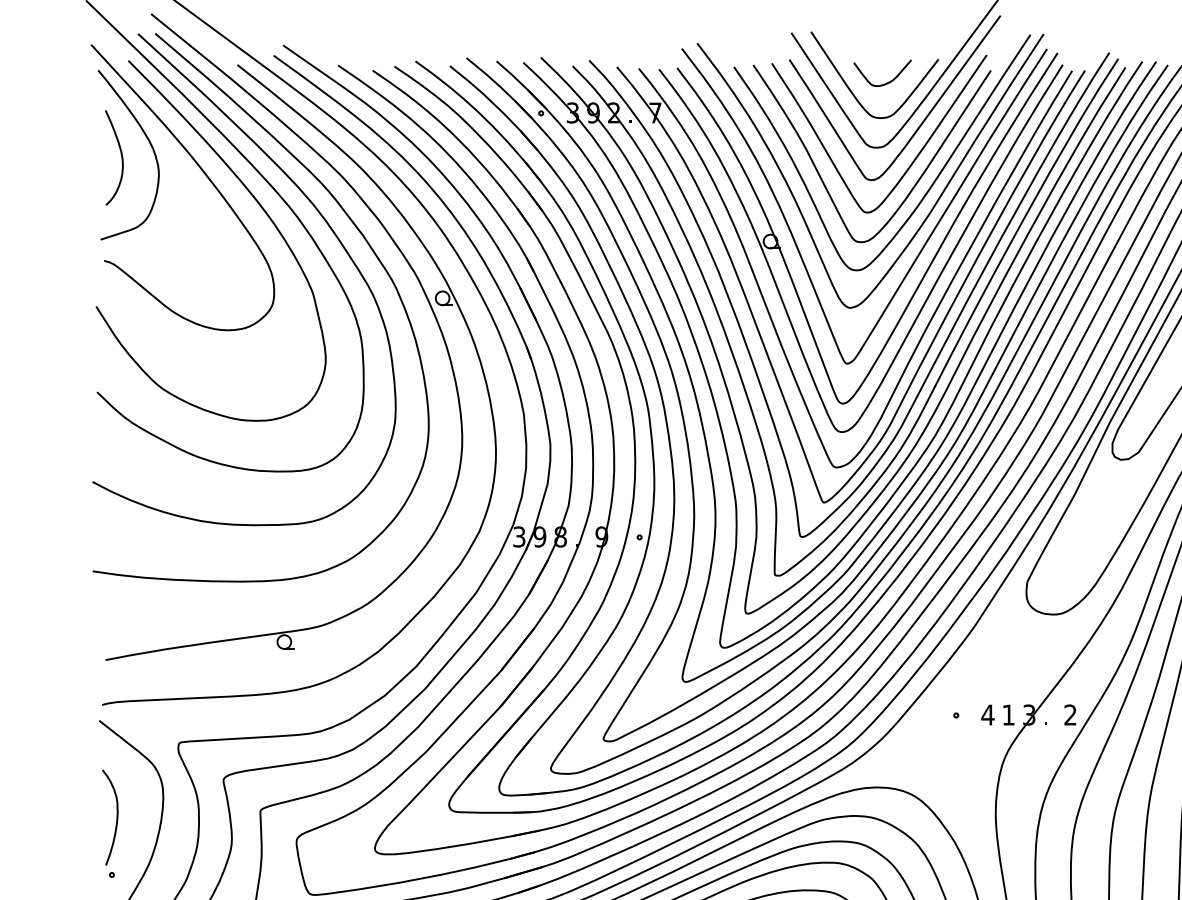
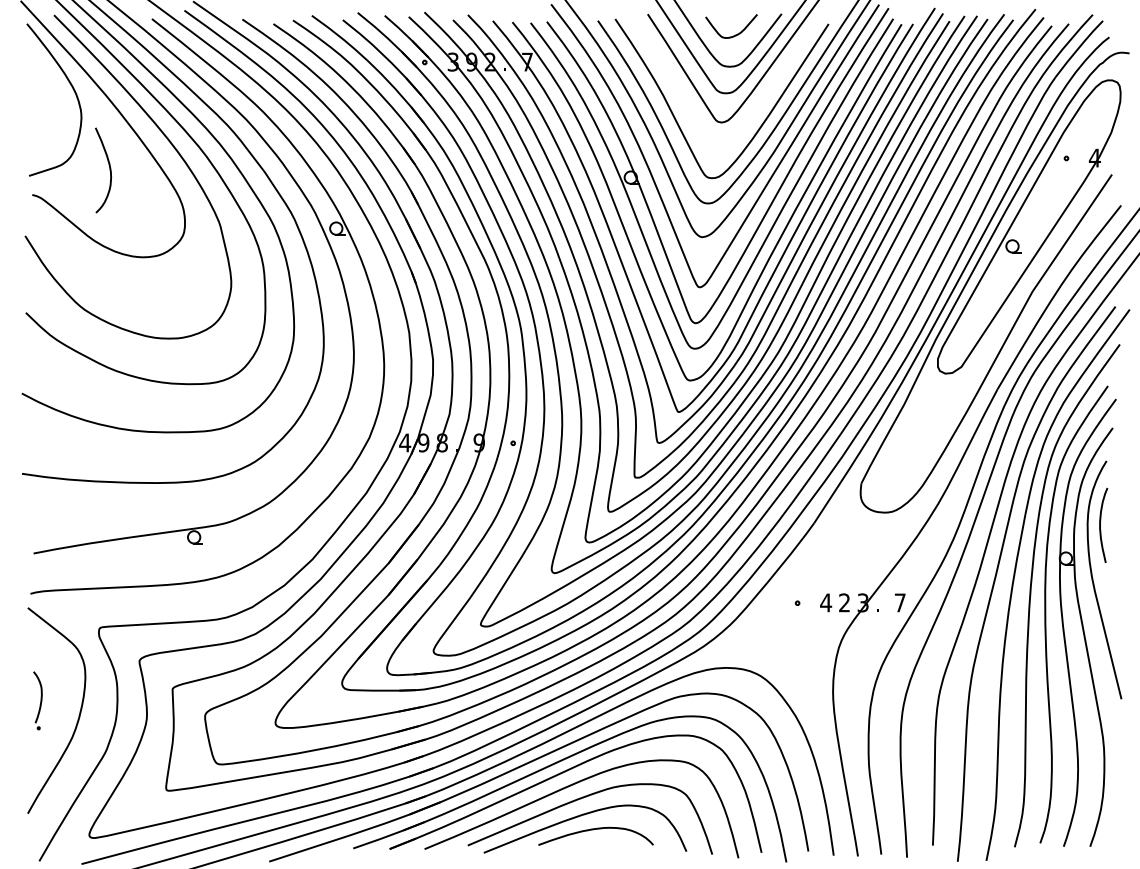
curve: (121, 157) -> (109, 170), moved
curve: (913, 159) -> (759, 103), removed
text: (519, 536) -> (405, 442), 3 -> 4
text: (1008, 714) -> (844, 602), 1 -> 2
text: (1069, 714) -> (899, 602), 2 -> 7
part: (109, 823) -> (37, 700), size x0.6

